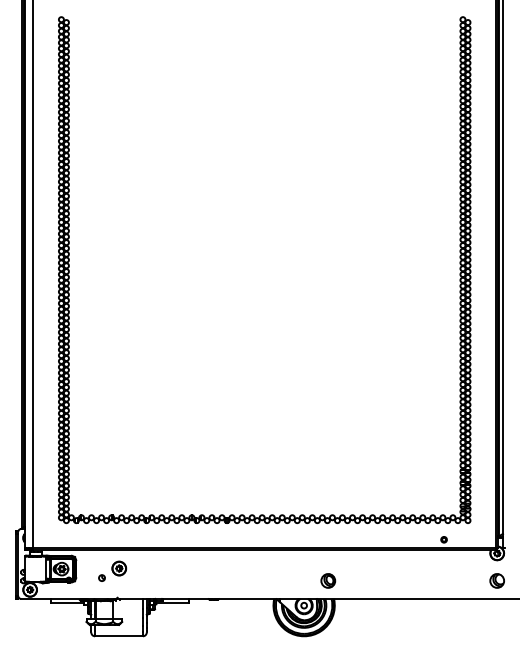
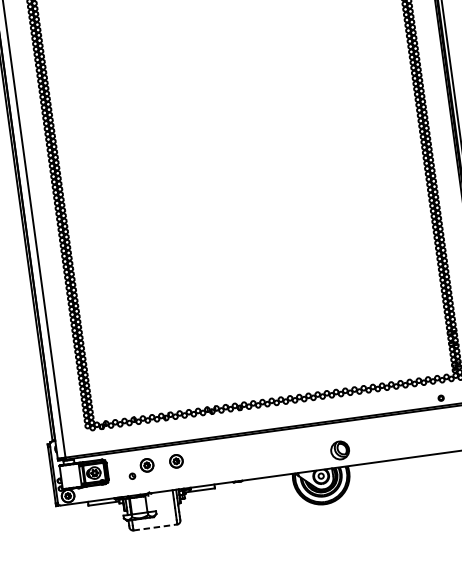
part: (151, 568) -> (176, 461), added
part: (328, 580) -> (340, 450), size x1.4
line: (119, 636) -> (155, 527), solid -> dashed

